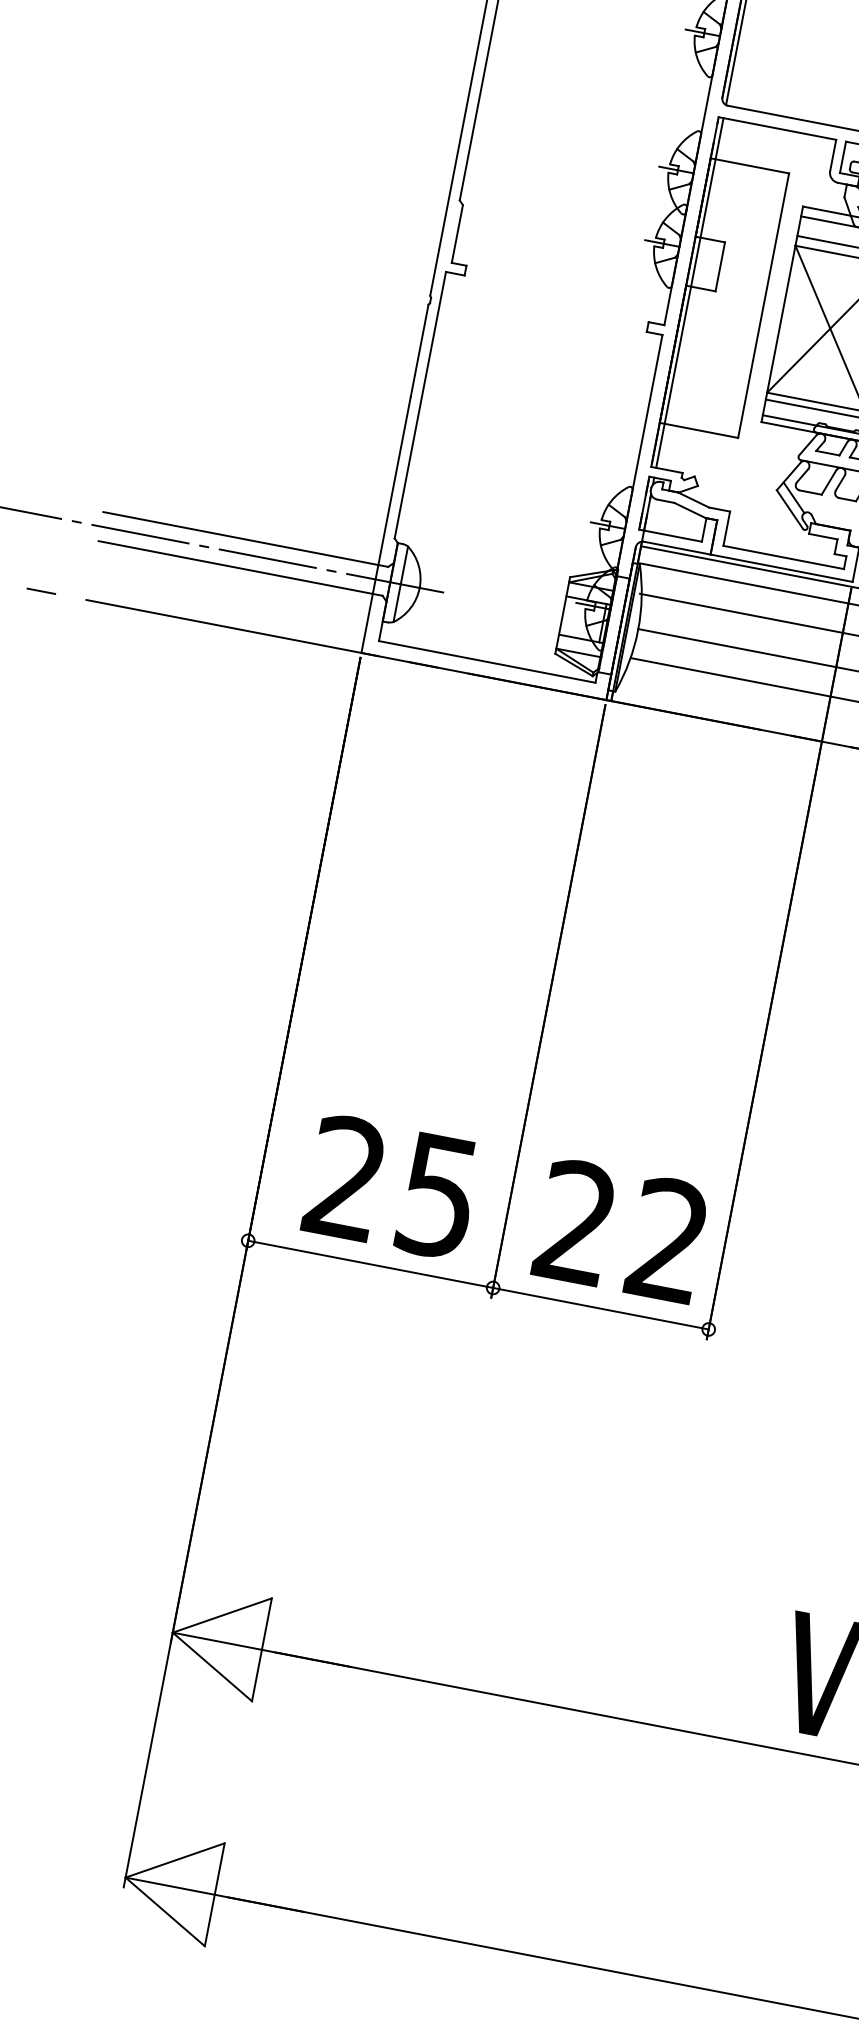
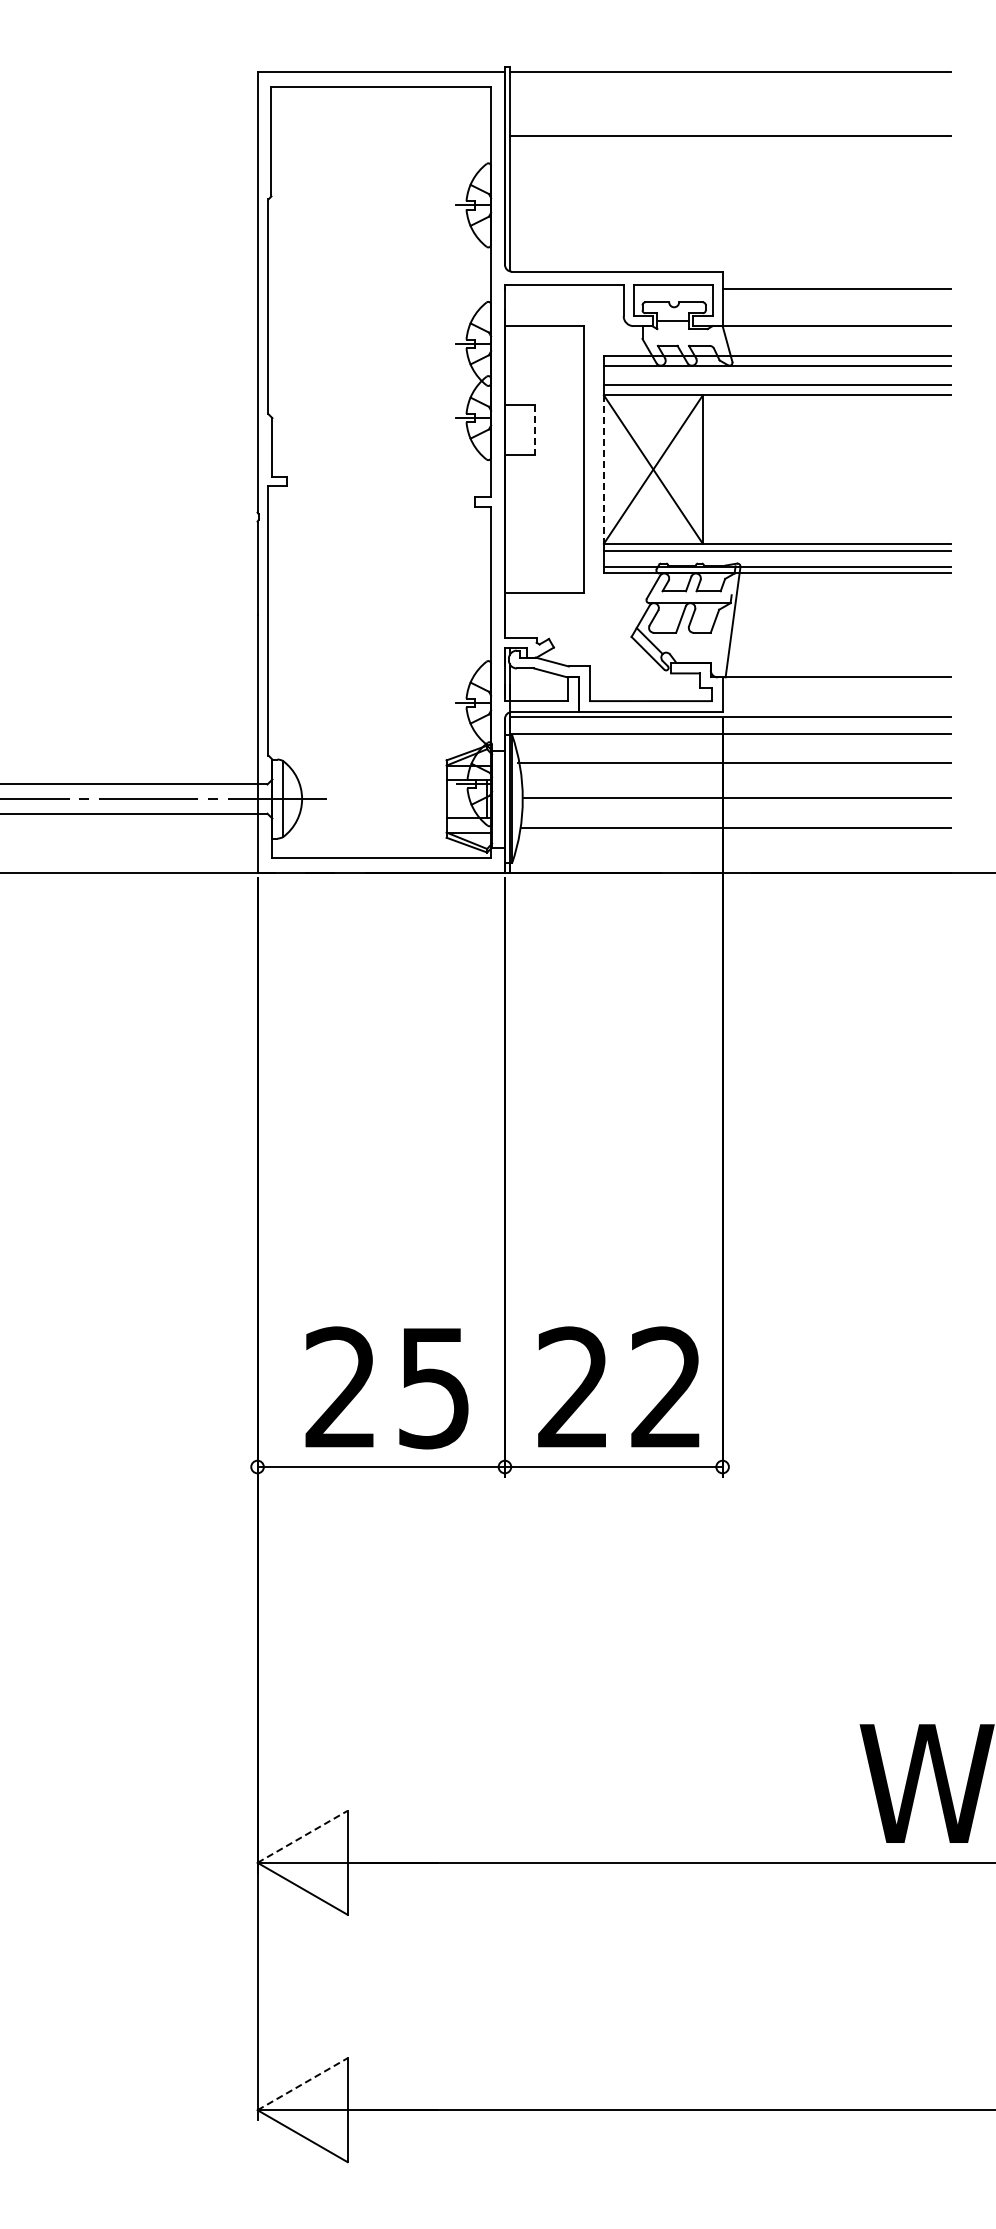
line: (720, 267) -> (534, 430), solid -> dashed
line: (689, 292) -> (509, 460), removed
line: (780, 320) -> (603, 470), solid -> dashed
line: (222, 1615) -> (302, 1836), solid -> dashed
line: (174, 1860) -> (302, 2084), solid -> dashed

